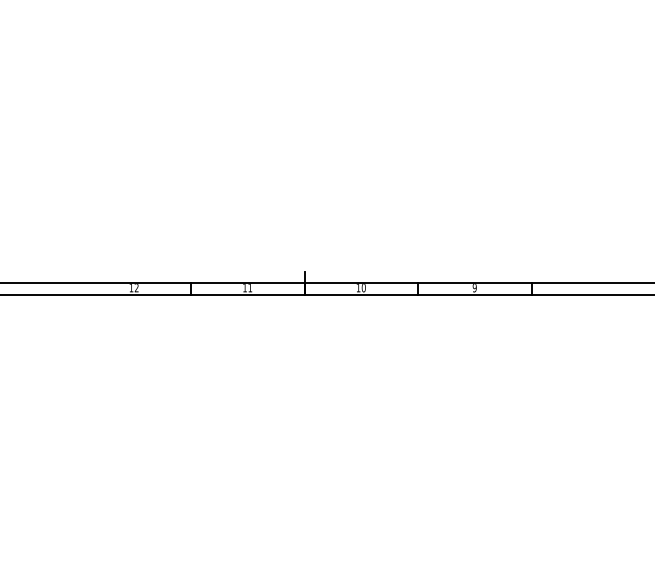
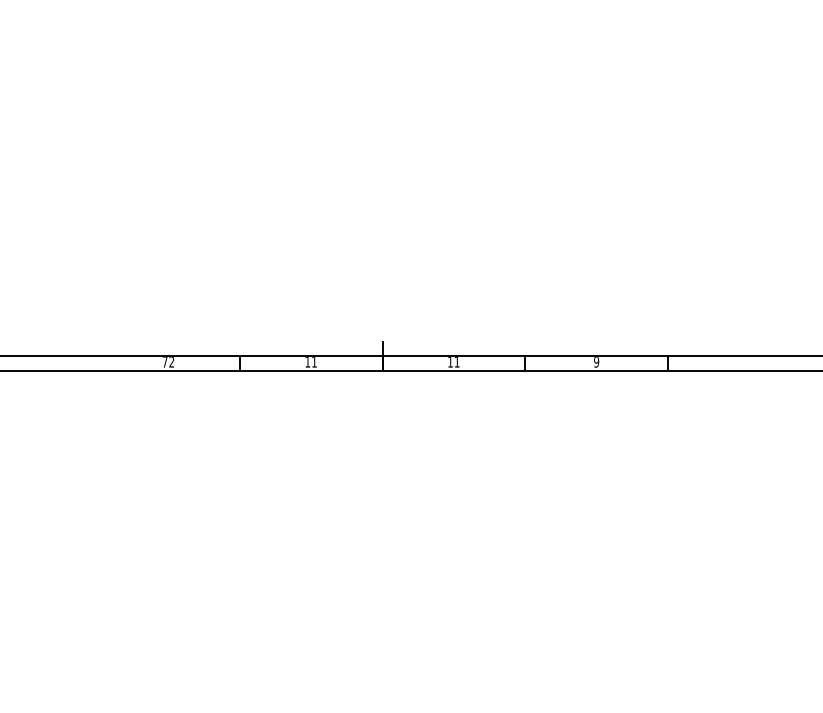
text: (131, 288) -> (165, 362), 12 -> 72
text: (363, 288) -> (456, 362), 10 -> 11

